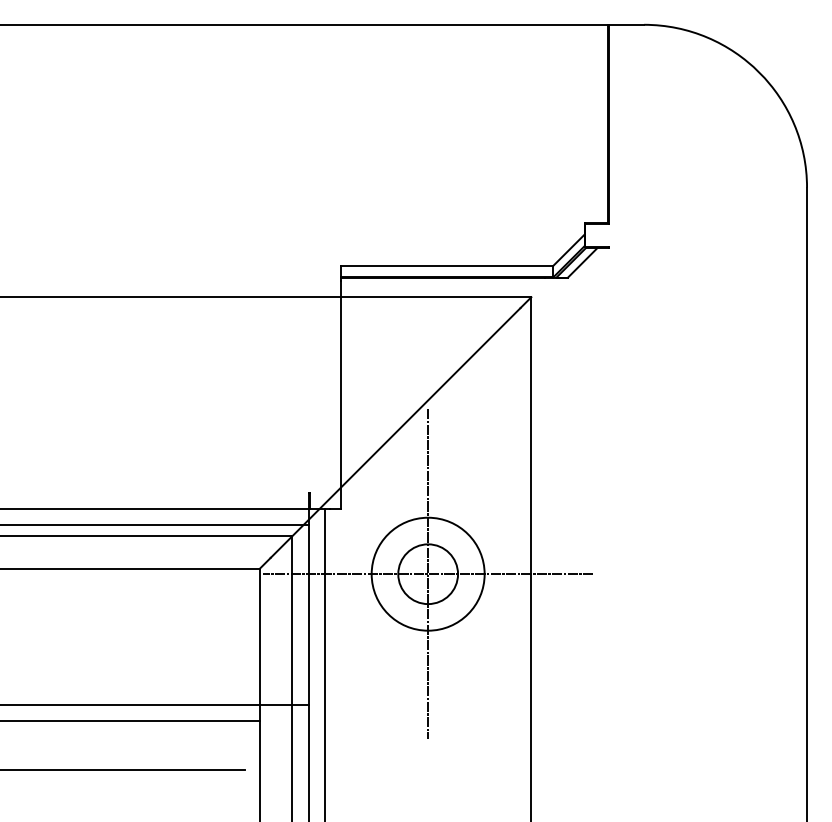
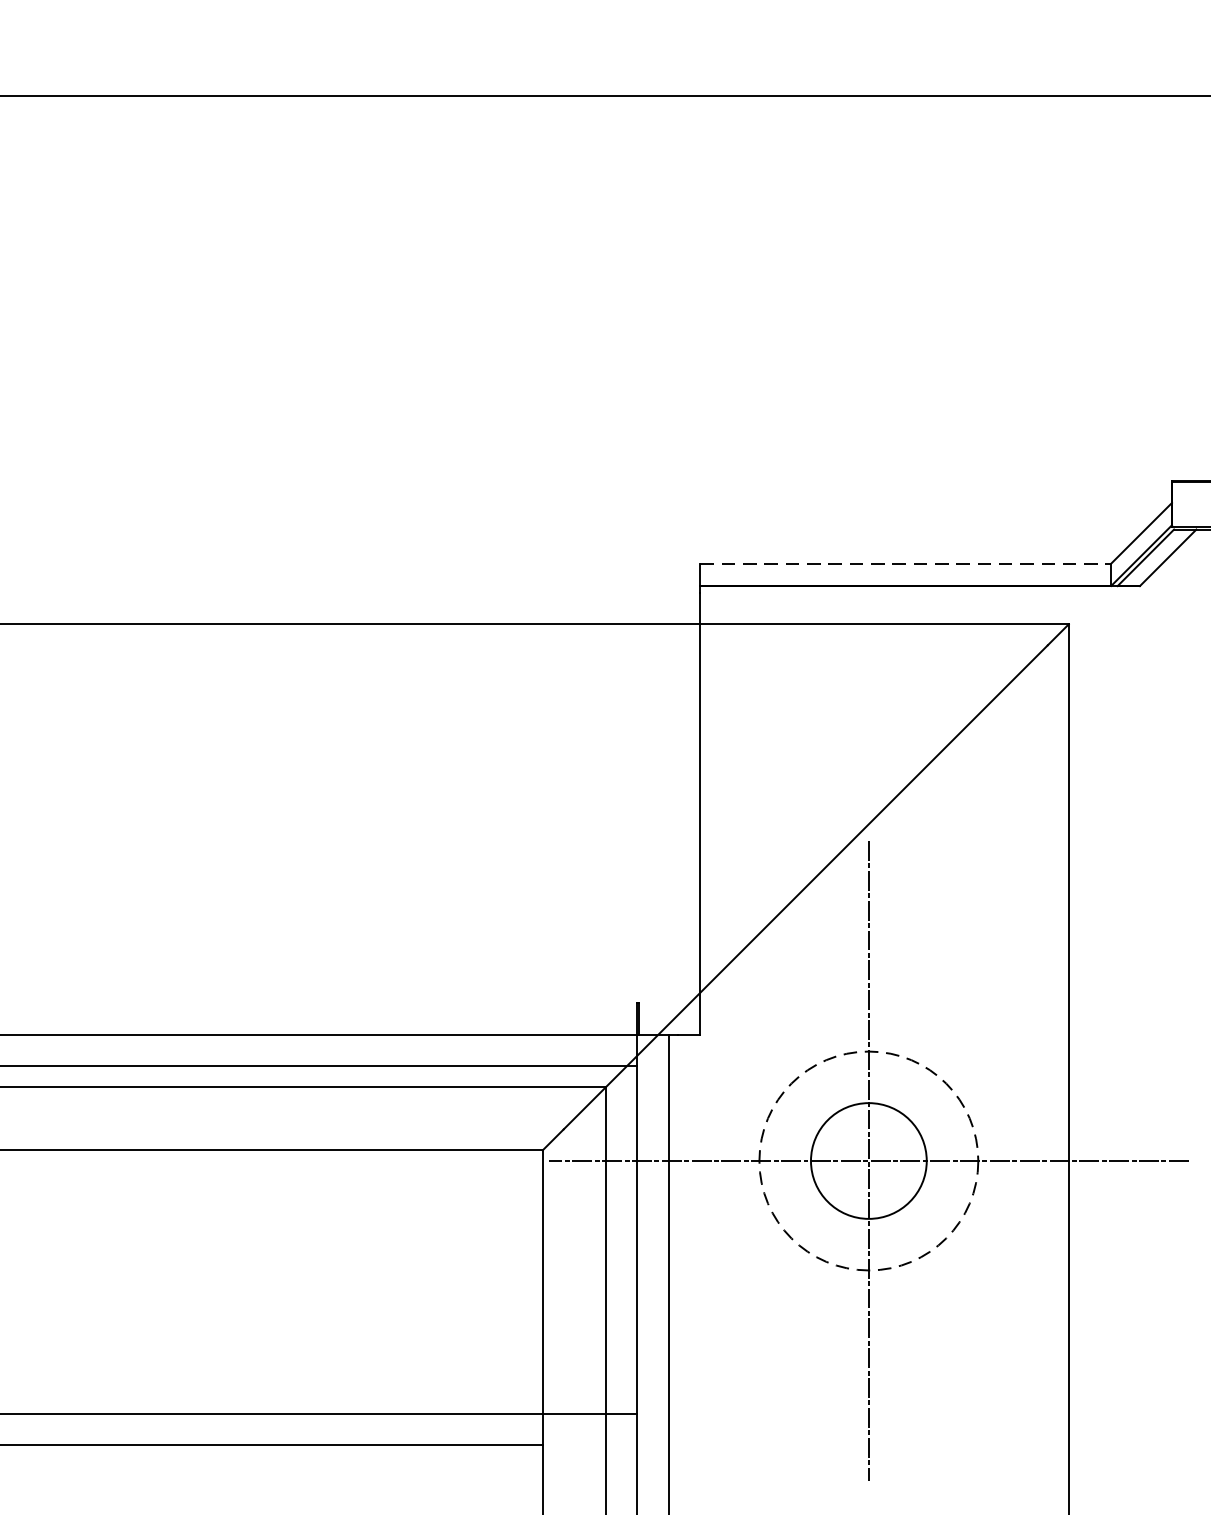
line: (447, 265) -> (906, 562), solid -> dashed
circle: (427, 573) -> (867, 1159), solid -> dashed

